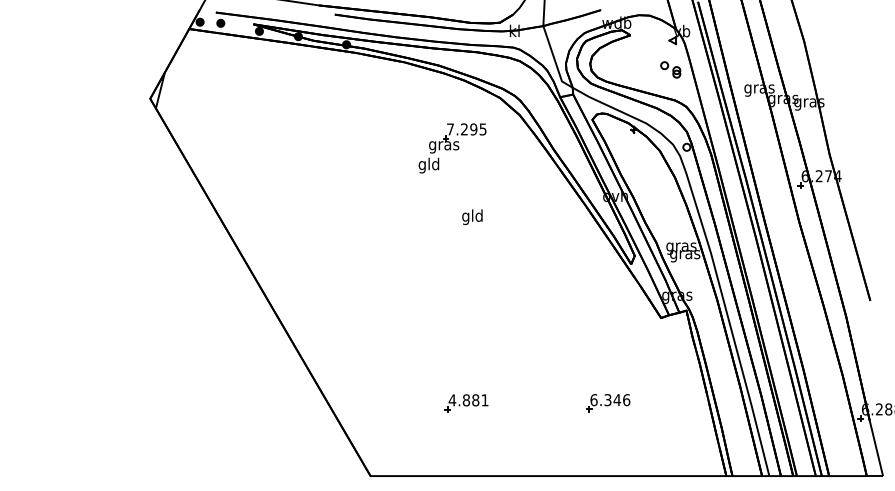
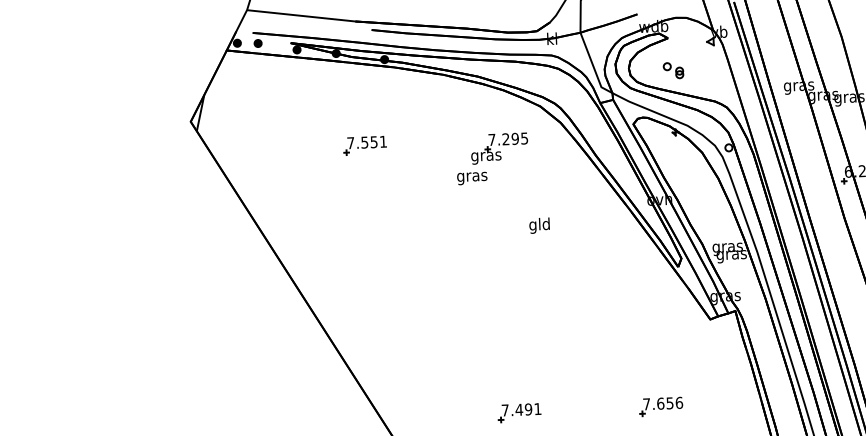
part: (670, 69) -> (673, 70), moved
part: (323, 130) -> (365, 146), added
text: (429, 165) -> (472, 176), gld -> gras
text: (472, 217) -> (539, 226), moved
text: (463, 400) -> (516, 410), 4.881 -> 7.491
text: (605, 400) -> (658, 404), 6.346 -> 7.656

